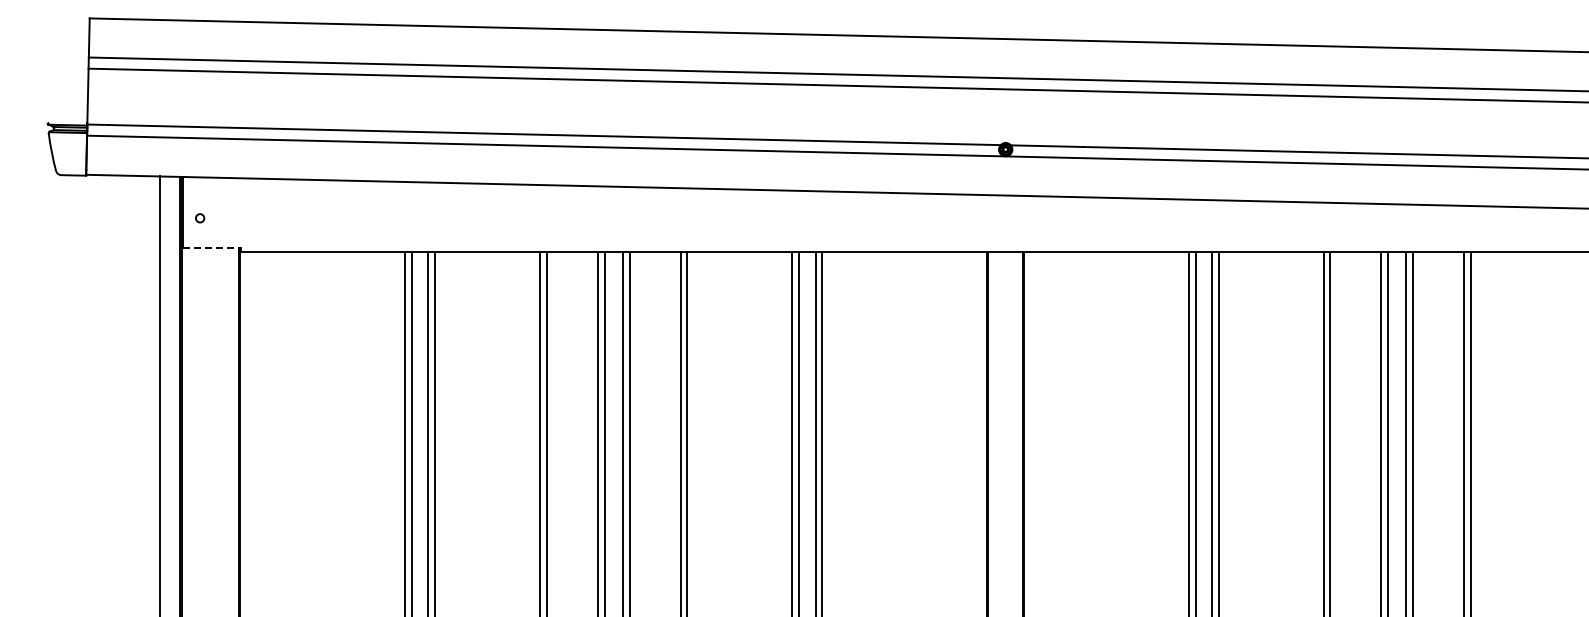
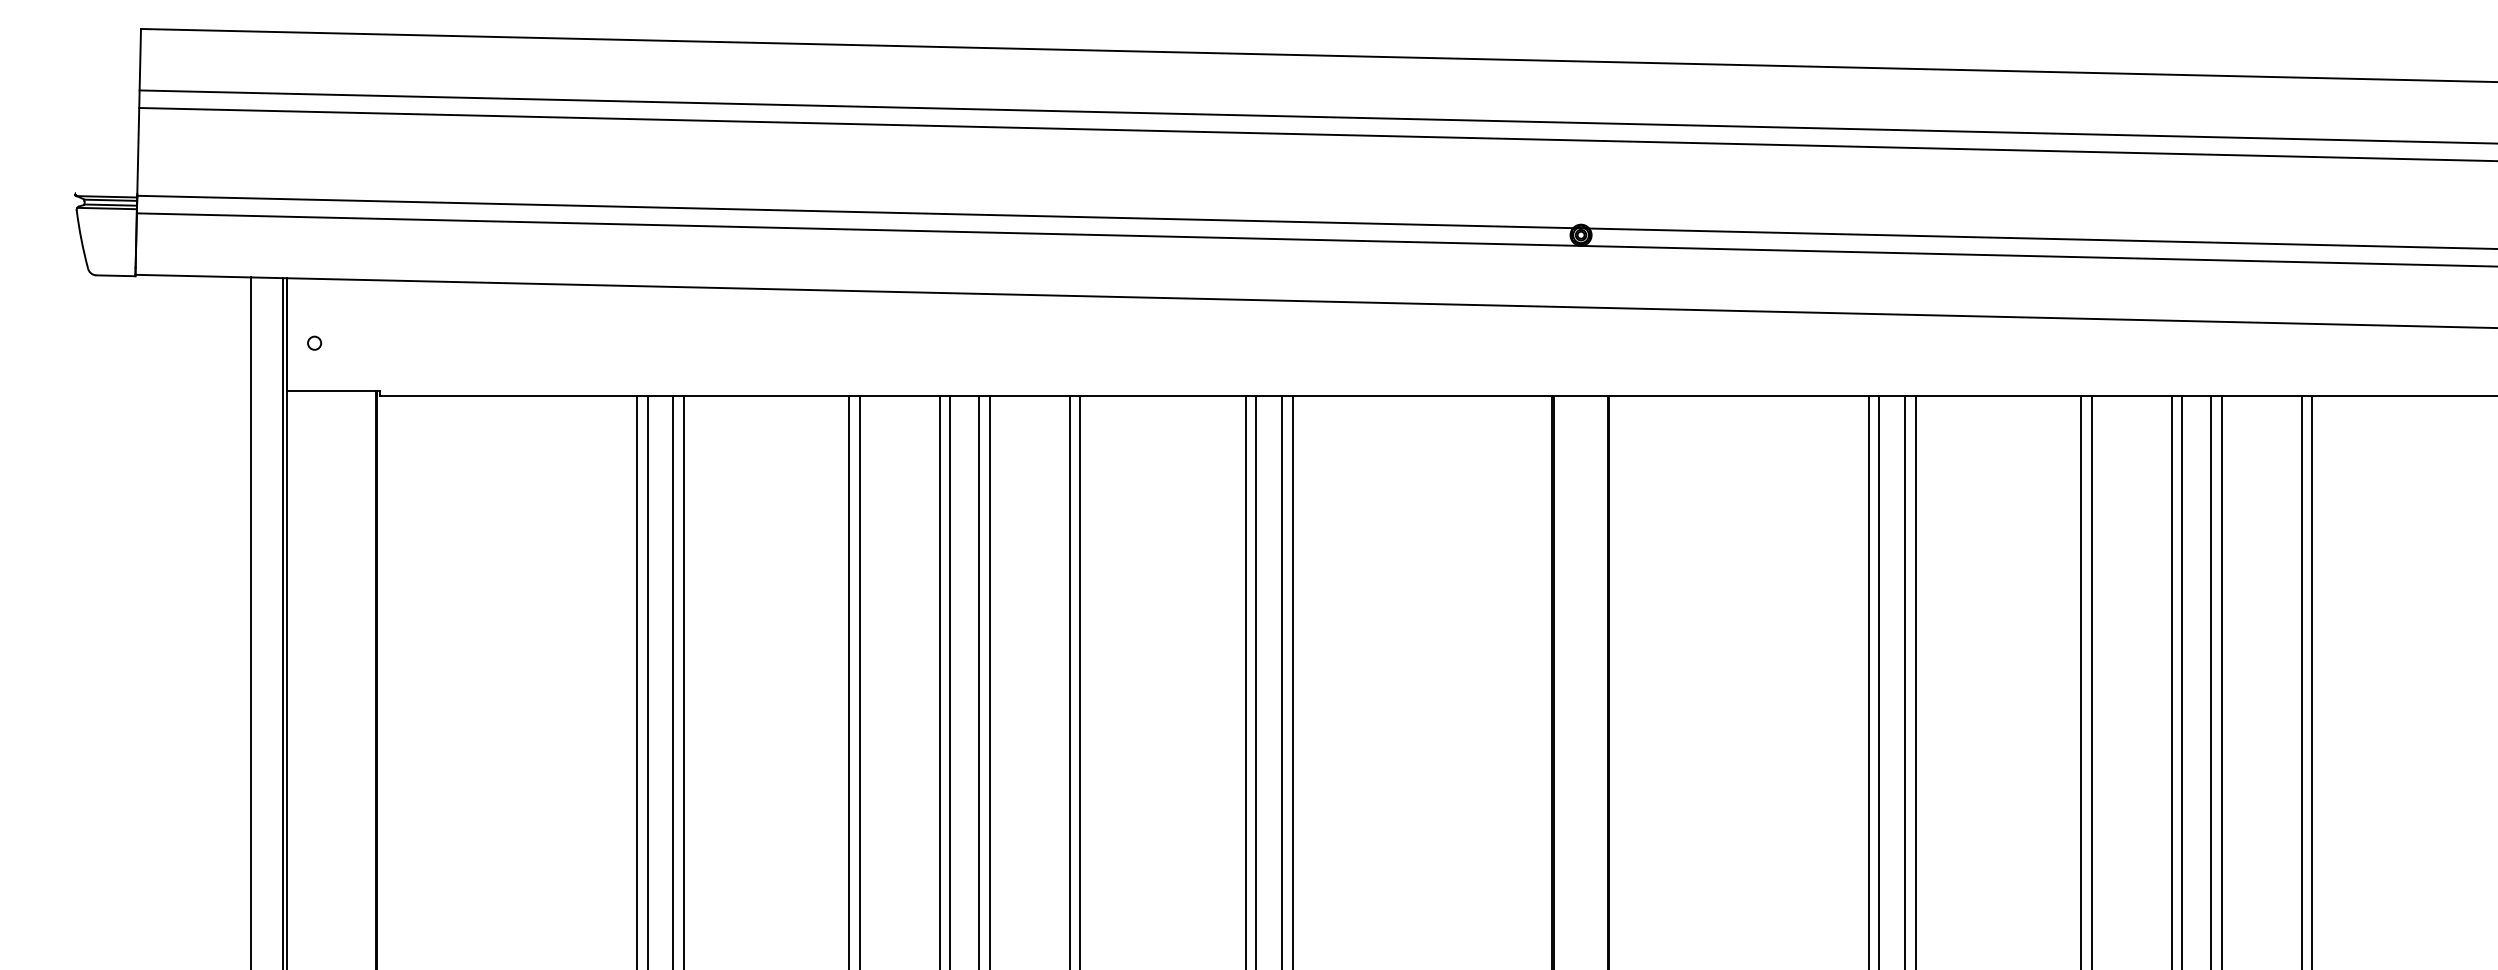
line: (212, 248) -> (334, 390), dashed -> solid

